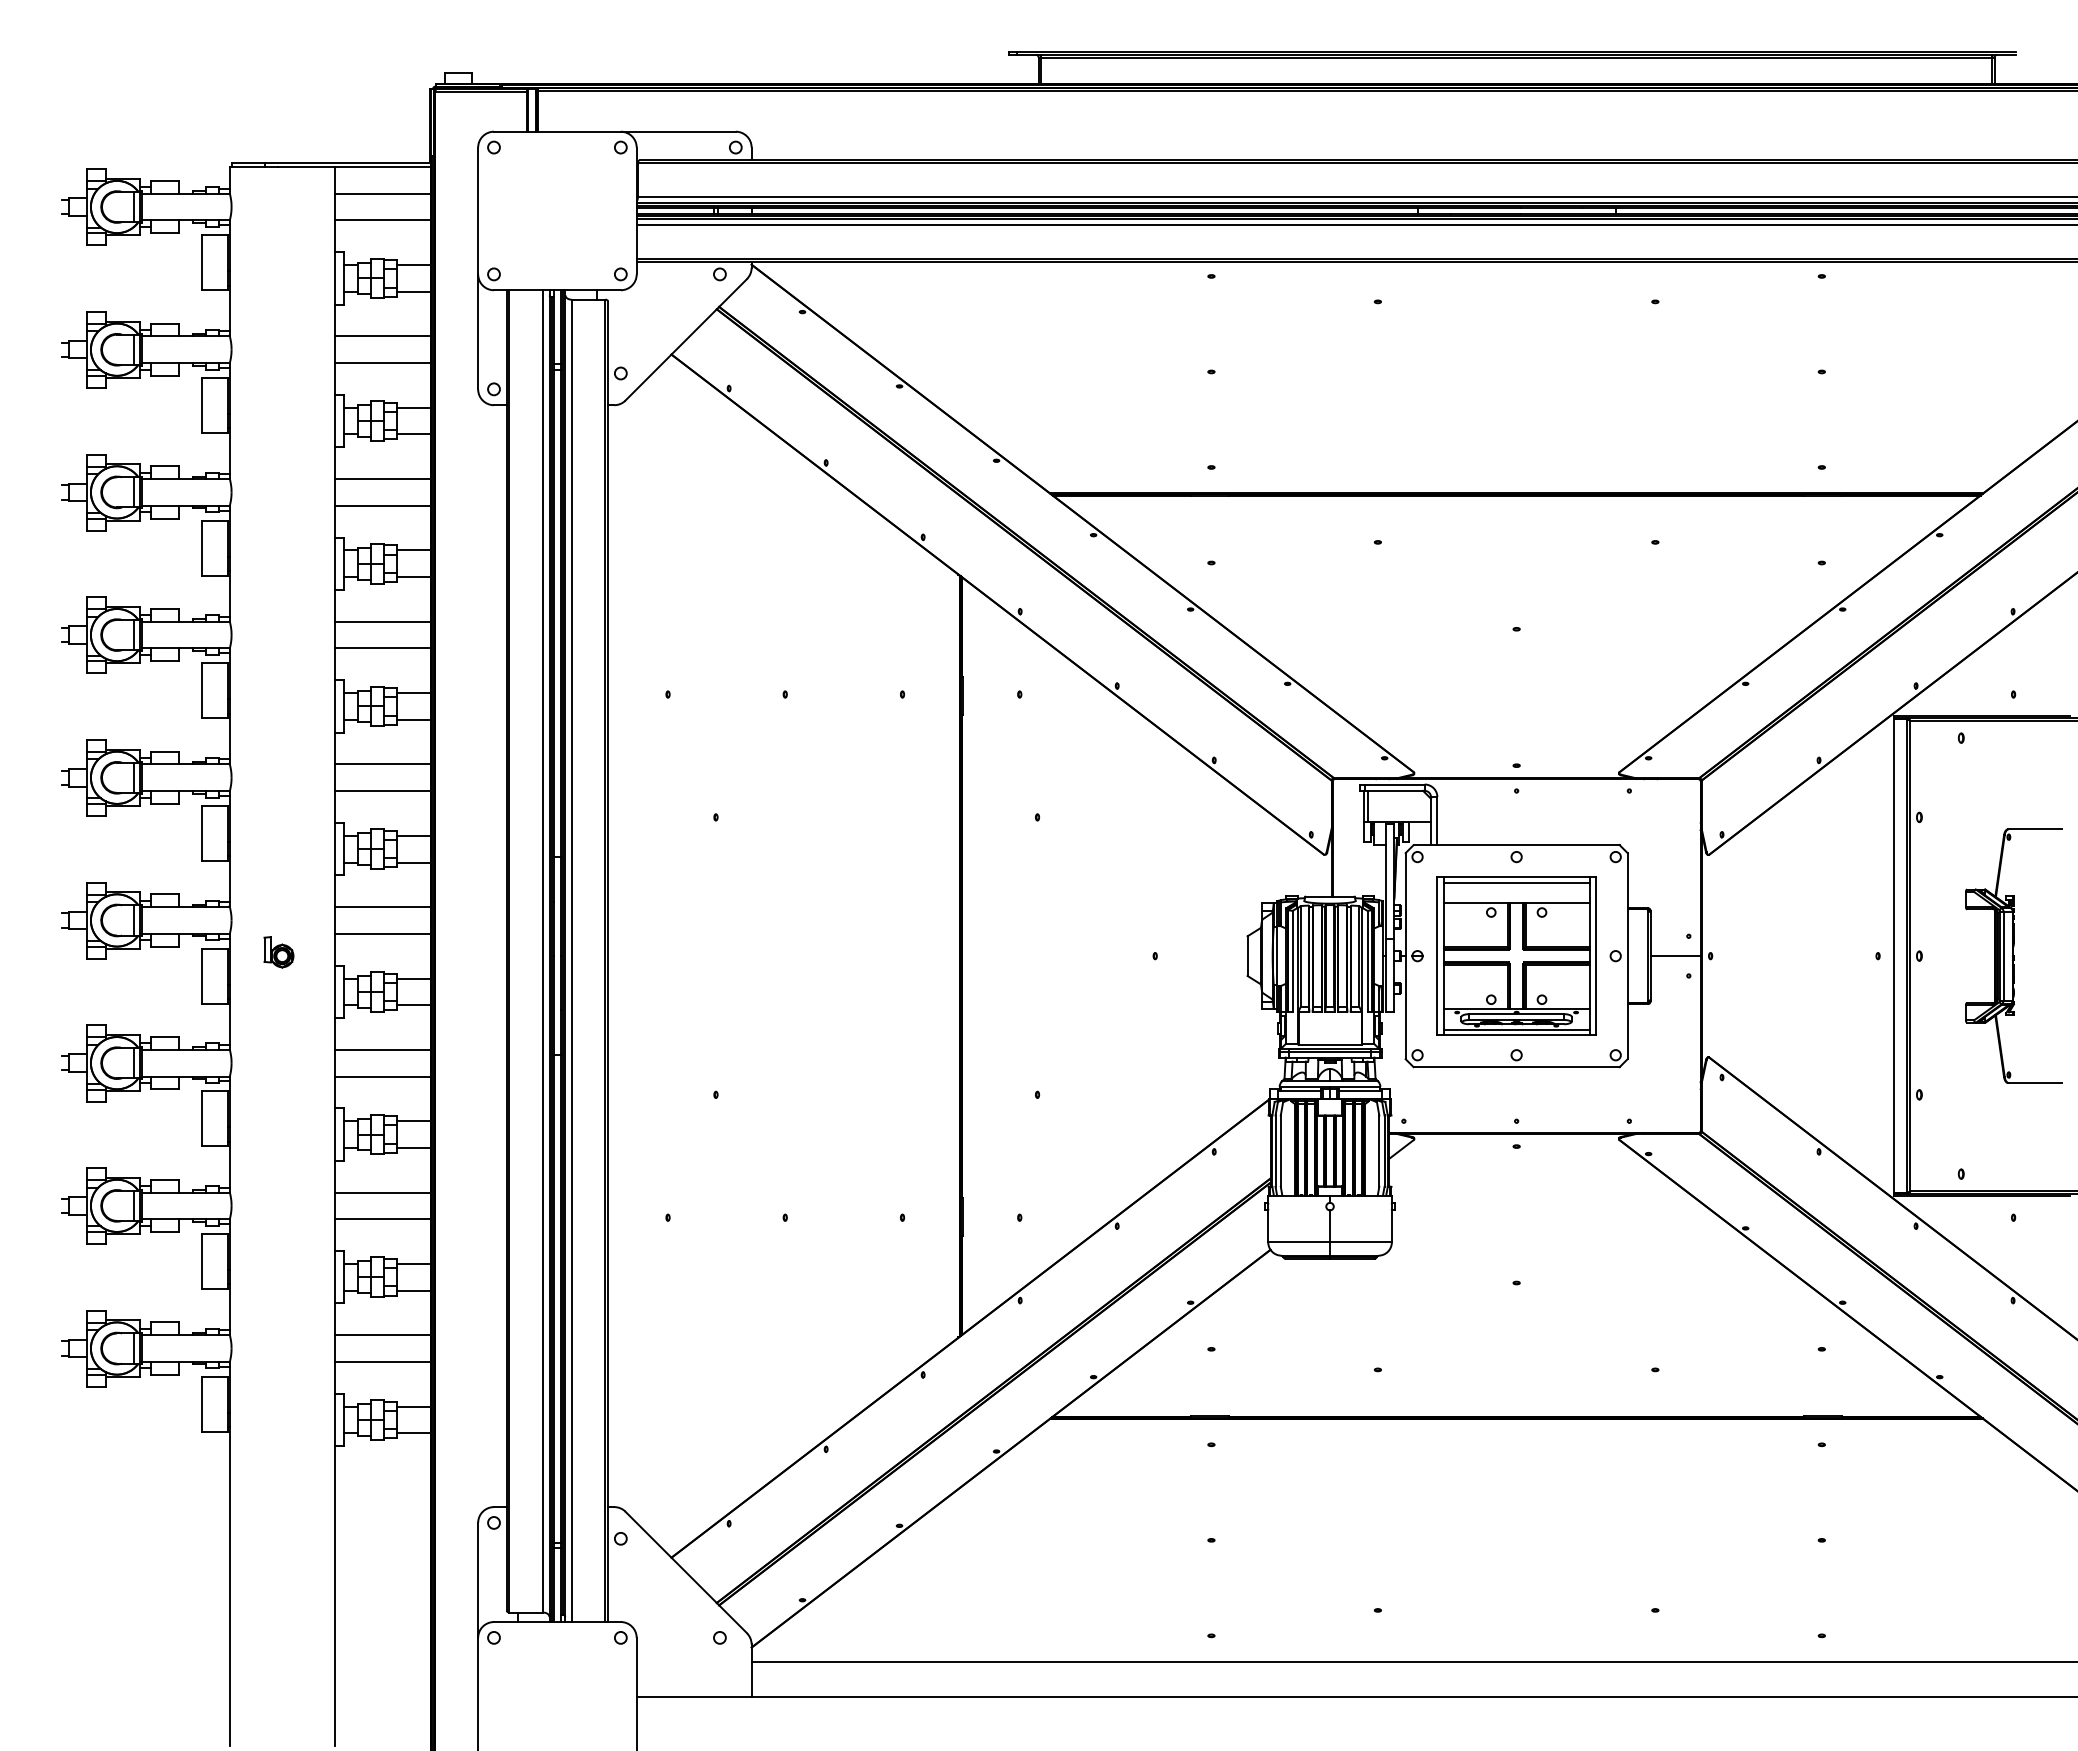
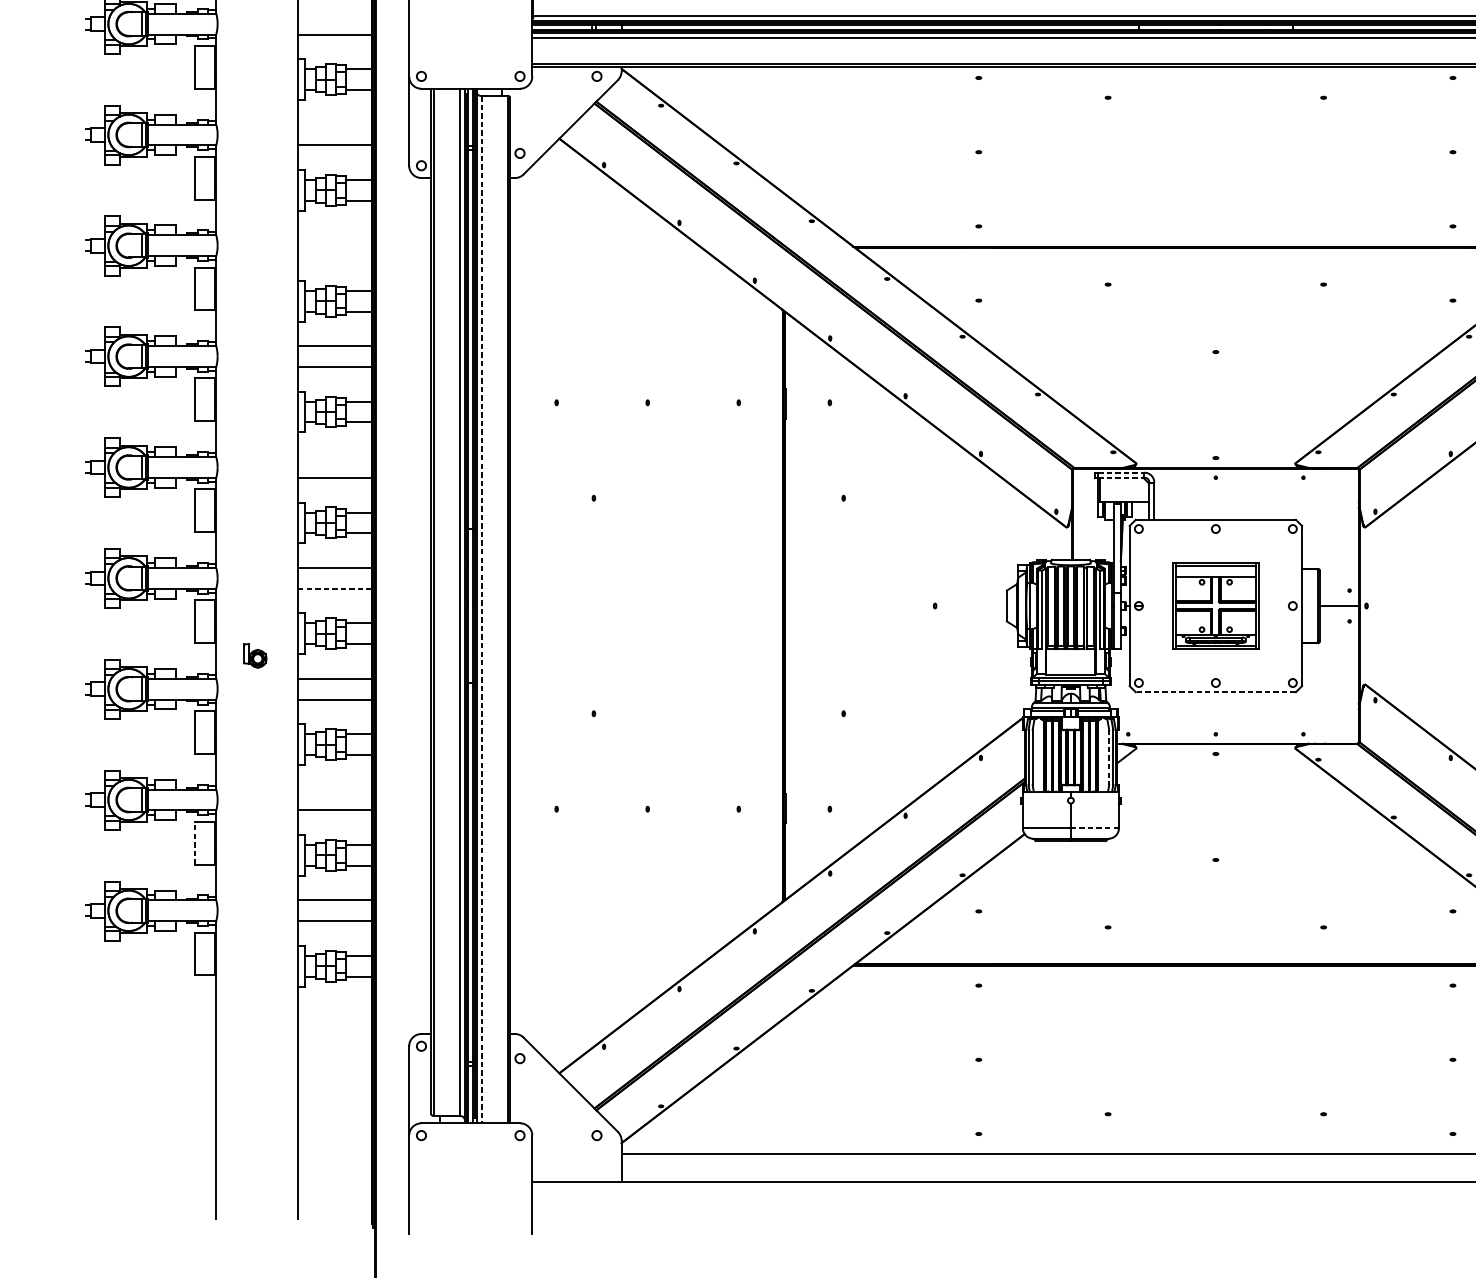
line: (382, 193) -> (334, 13), removed
line: (382, 336) -> (334, 124), removed
line: (382, 479) -> (334, 235), removed
line: (382, 505) -> (334, 255), removed
line: (382, 764) -> (334, 457), removed
line: (1394, 784) -> (1120, 472), solid -> dashed
line: (1394, 790) -> (1120, 477), solid -> dashed
line: (382, 933) -> (334, 588), solid -> dashed
part: (278, 952) -> (254, 656), moved
part: (1516, 955) -> (1215, 605), size x0.7
line: (571, 961) -> (481, 610), solid -> dashed
line: (1516, 1067) -> (1215, 692), solid -> dashed
line: (1379, 1151) -> (1109, 757), solid -> dashed
line: (382, 1192) -> (334, 789), removed
line: (1360, 1242) -> (1094, 828), solid -> dashed
line: (202, 1261) -> (195, 843), solid -> dashed

